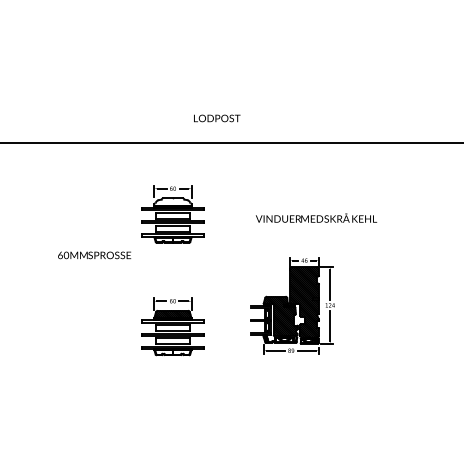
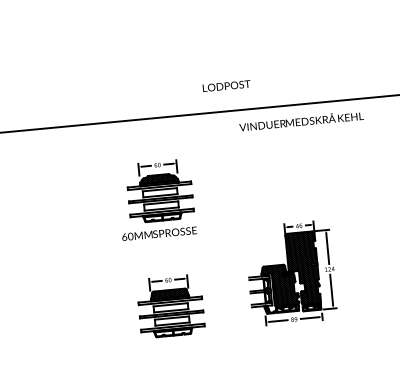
text: (217, 118) -> (227, 86), moved
hatch: (172, 201) -> (158, 178), added
text: (316, 217) -> (301, 120), moved
text: (94, 255) -> (159, 233), moved

